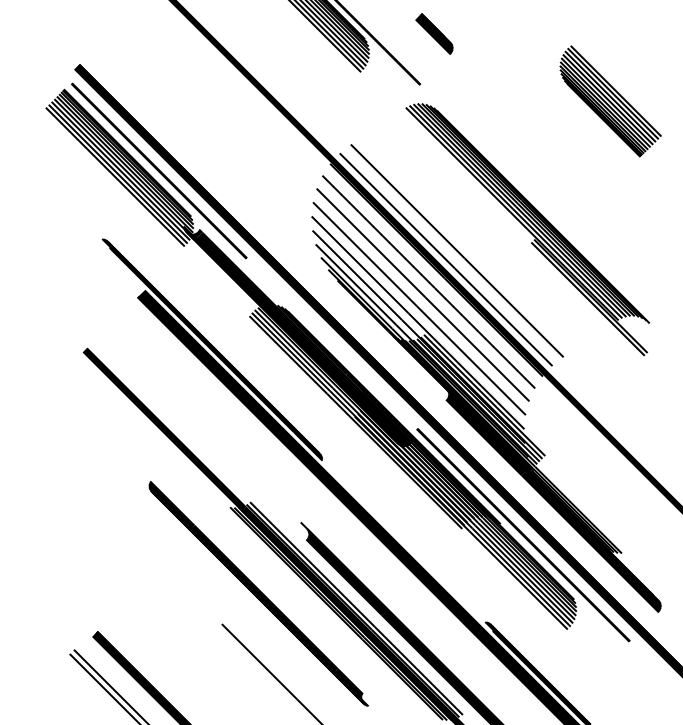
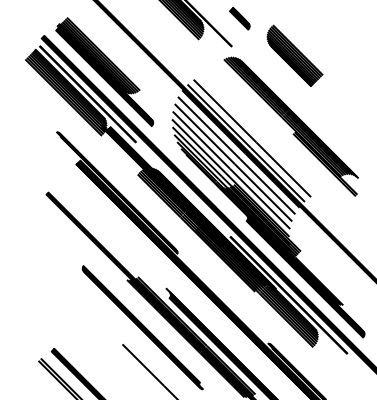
part: (609, 100) -> (294, 55), moved
part: (189, 129) -> (104, 71), added

